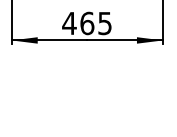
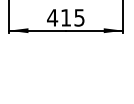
text: (86, 23) -> (65, 17), 465 -> 415

